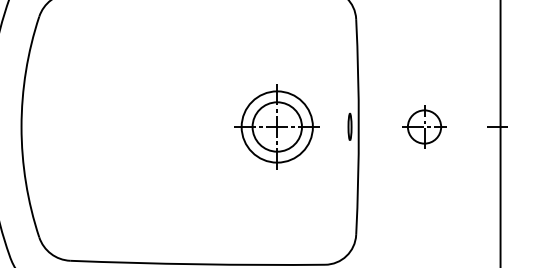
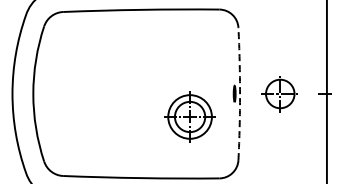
part: (276, 126) -> (189, 116), moved
arc: (359, 126) -> (240, 93), solid -> dashed
part: (424, 126) -> (280, 93), size x1.4

